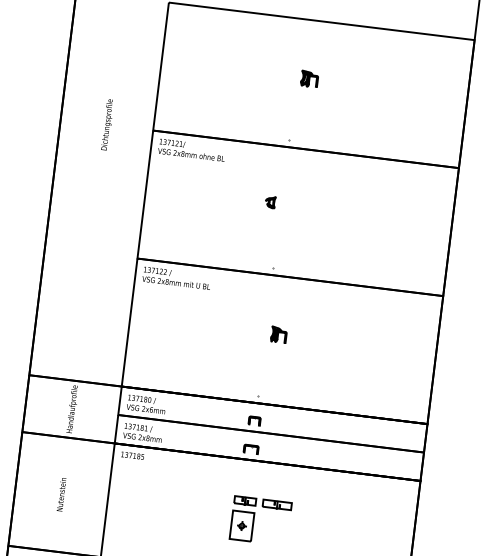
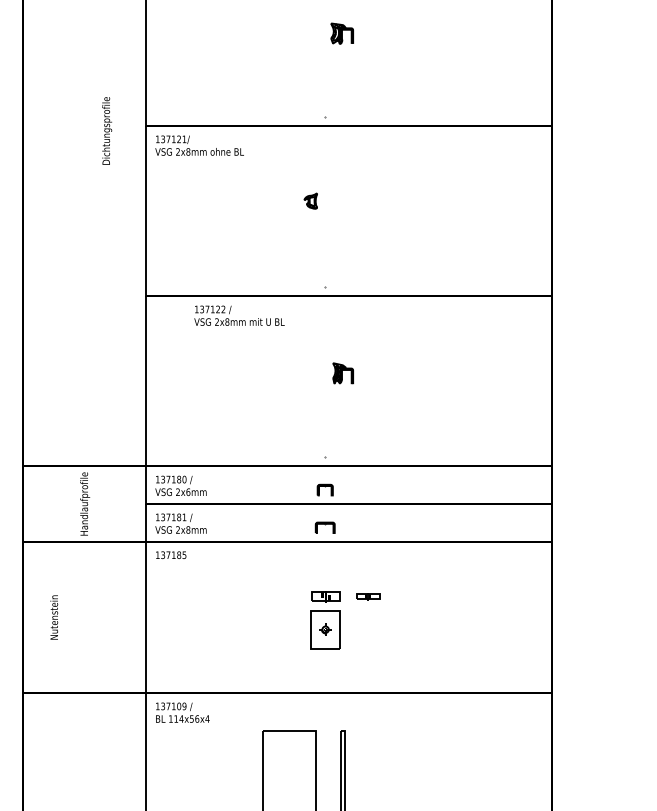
text: (107, 124) -> (107, 130), moved
text: (176, 278) -> (239, 315), moved
text: (61, 494) -> (54, 617), moved
part: (276, 504) -> (367, 596), size x0.6

